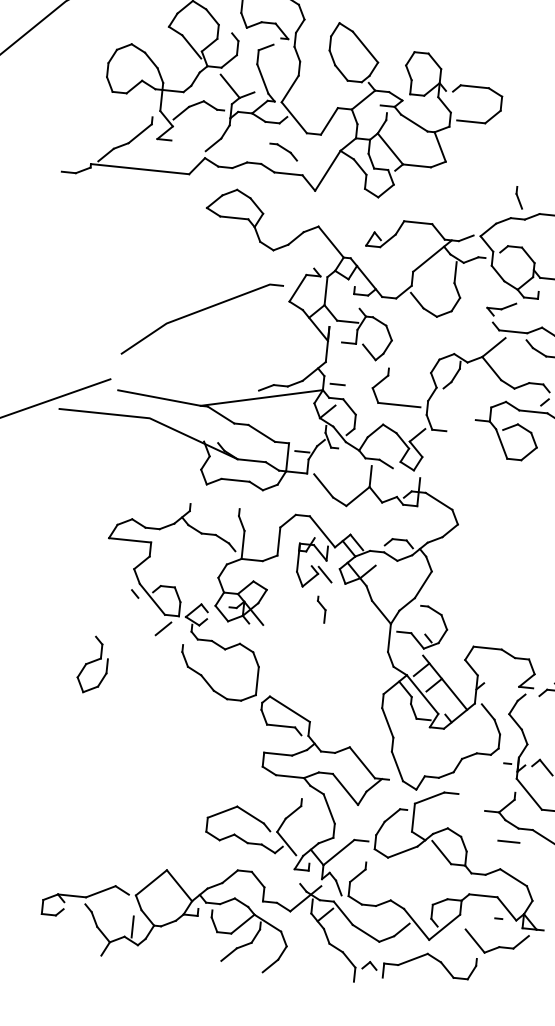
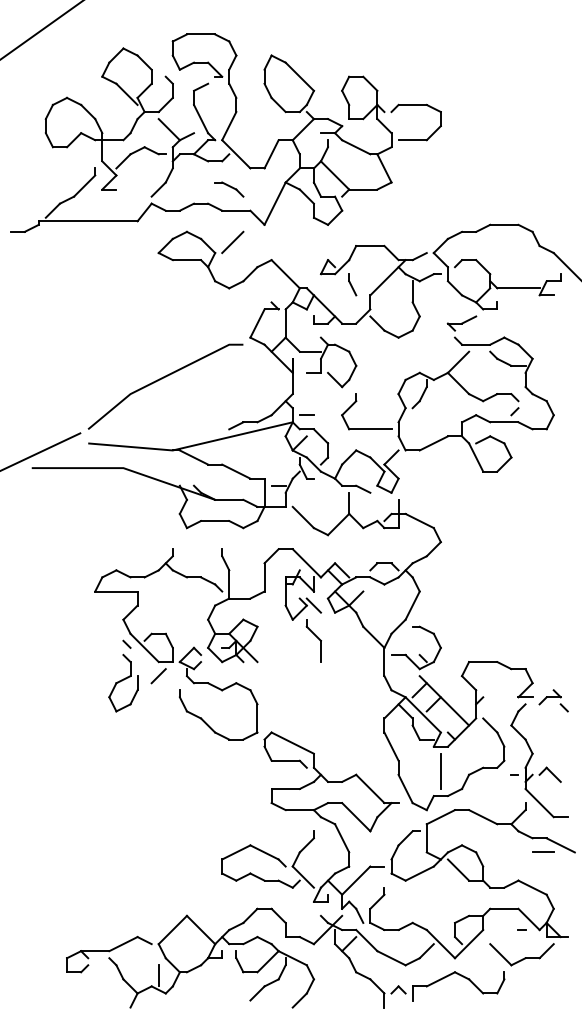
part: (519, 197) -> (352, 284), moved
line: (281, 205) -> (232, 242), added
line: (200, 312) -> (162, 379), moved
line: (460, 425) -> (433, 443), added
part: (321, 609) -> (313, 640), size x1.67
part: (93, 664) -> (123, 682), moved
line: (434, 751) -> (440, 770), added
line: (472, 802) -> (483, 817), added
line: (509, 840) -> (543, 851), moved

